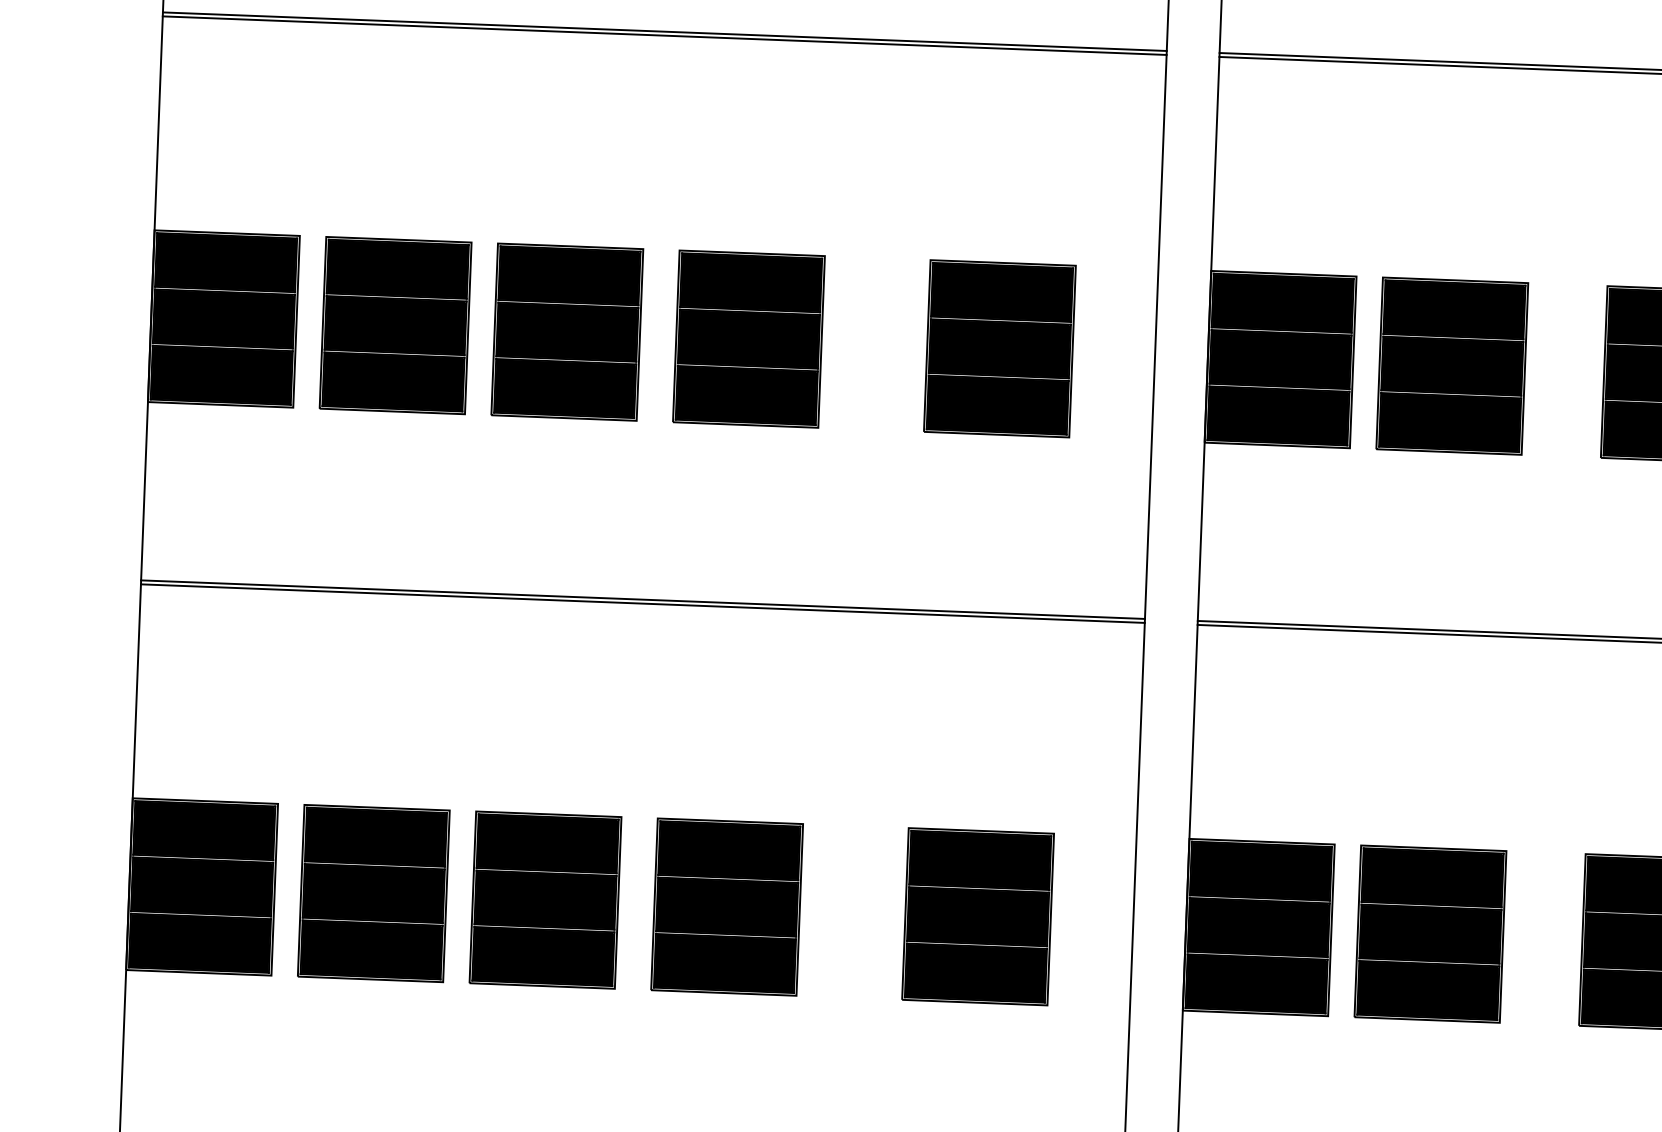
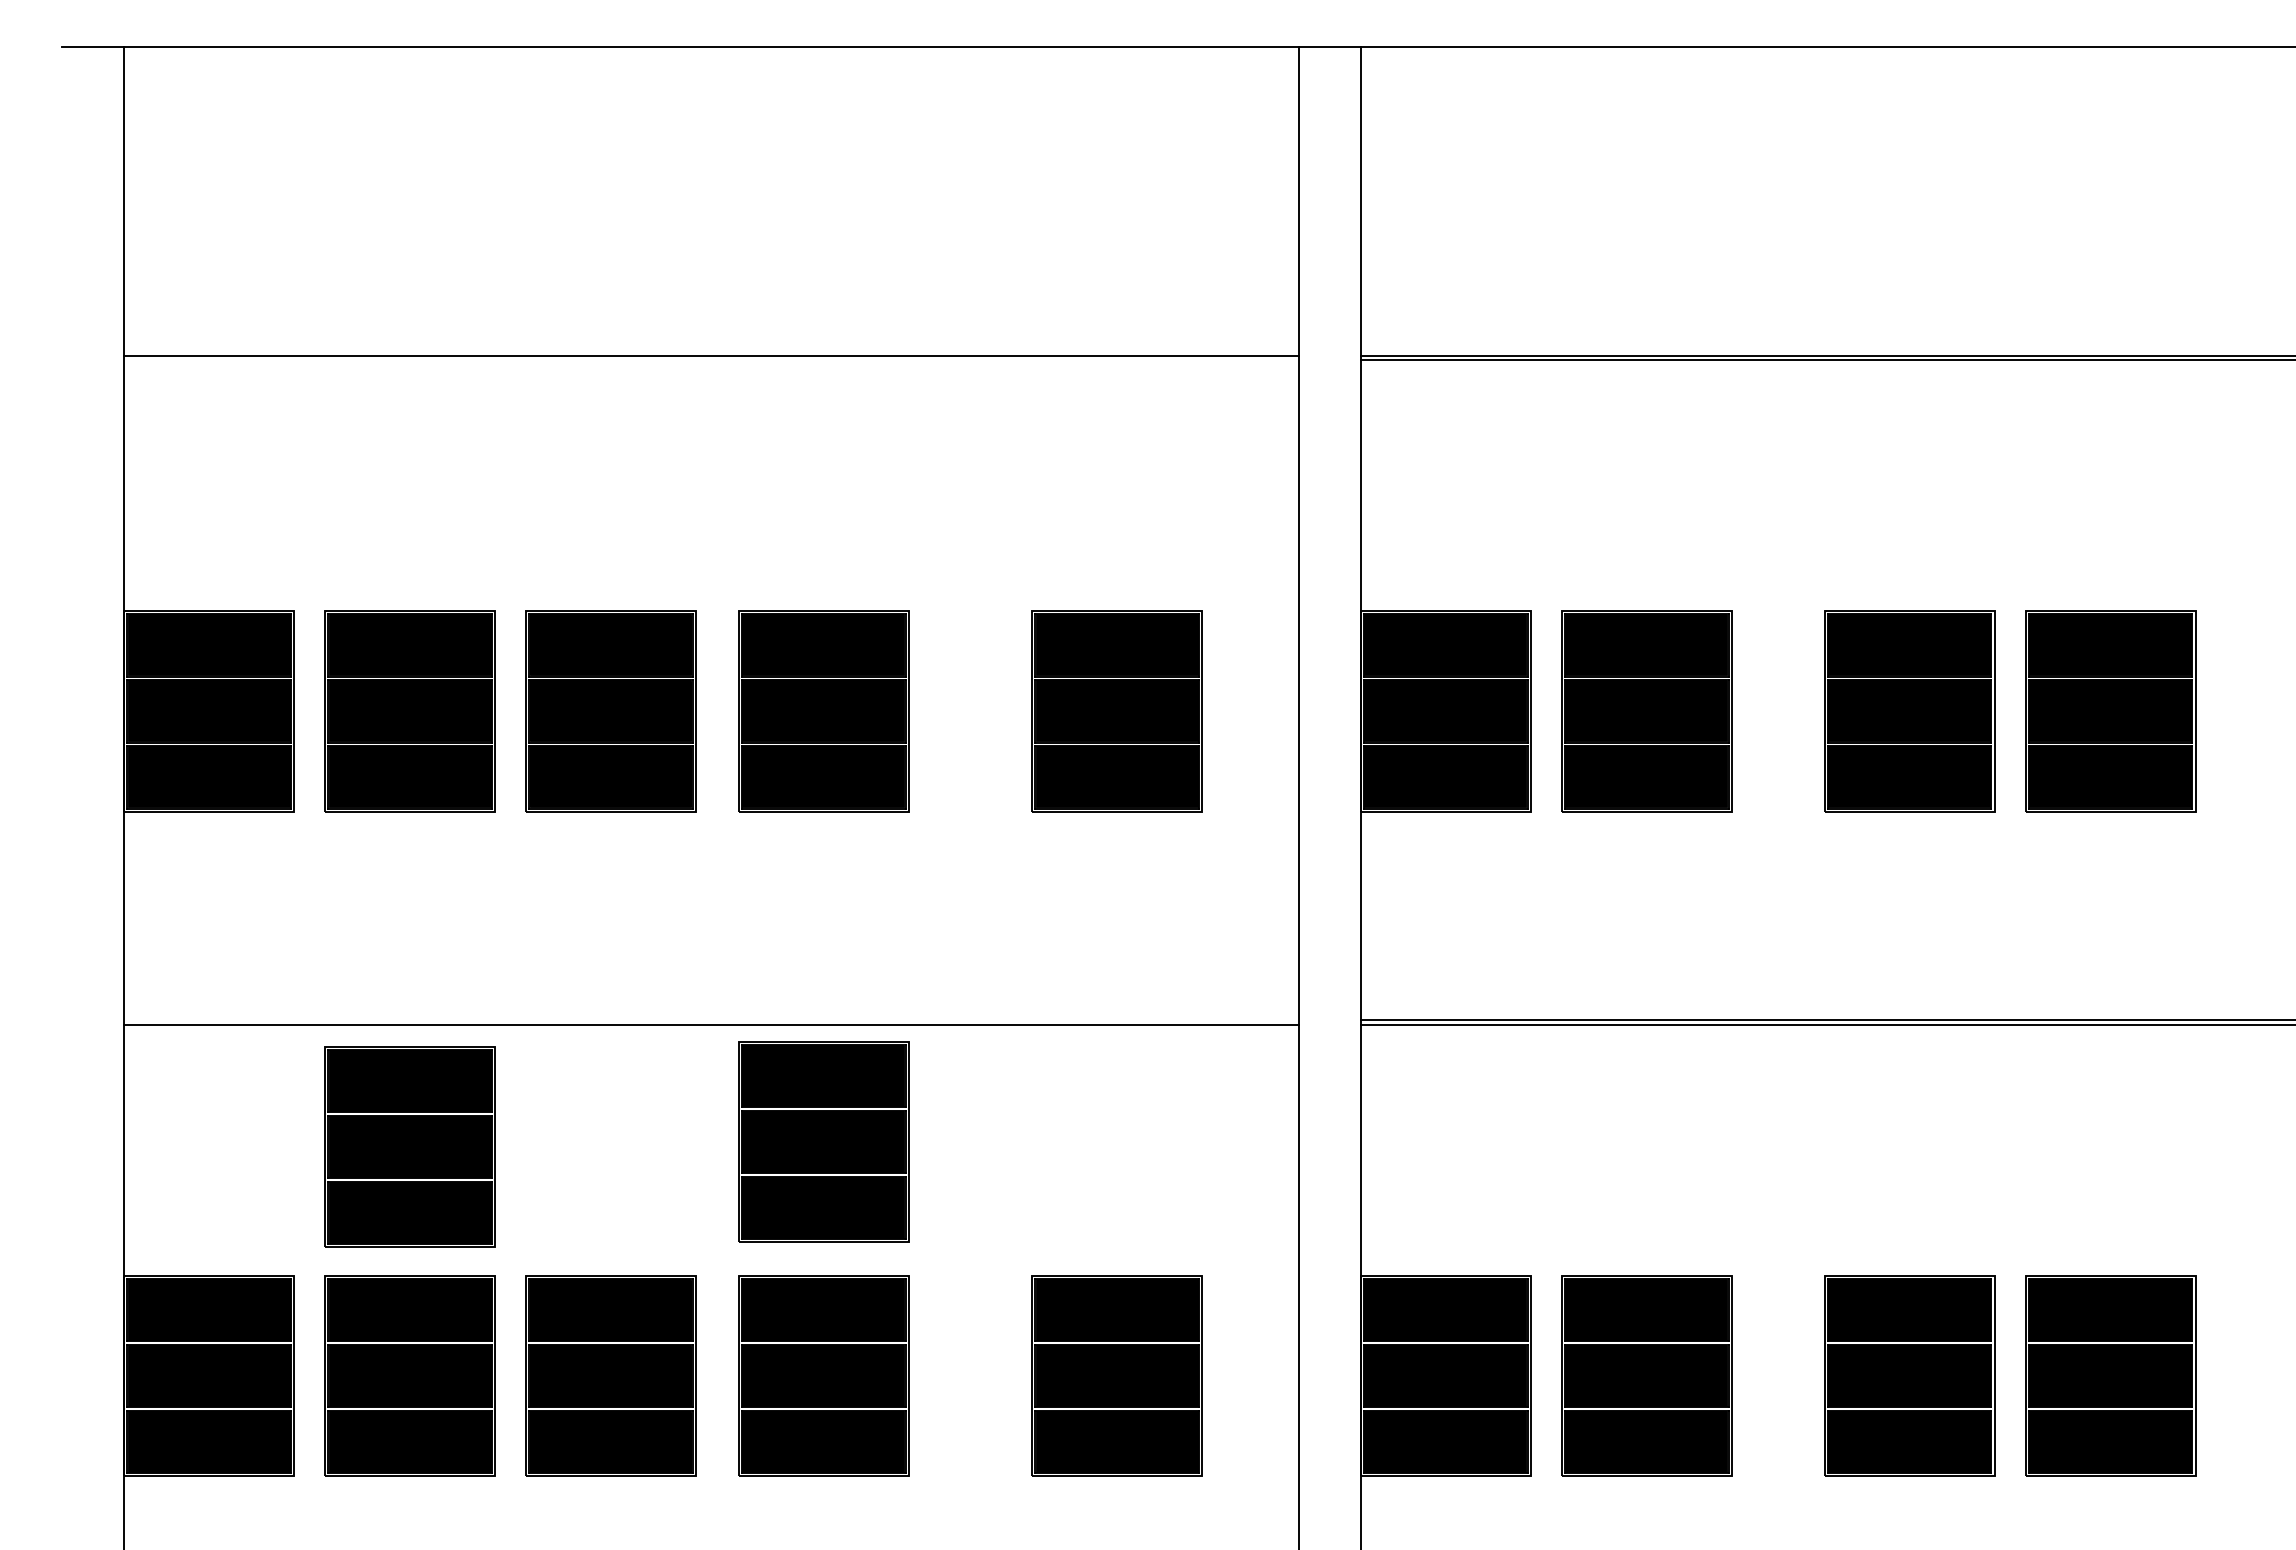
line: (664, 35) -> (711, 360), removed
line: (642, 599) -> (711, 1020), removed
part: (380, 697) -> (409, 1146), added
part: (734, 706) -> (823, 1141), added

